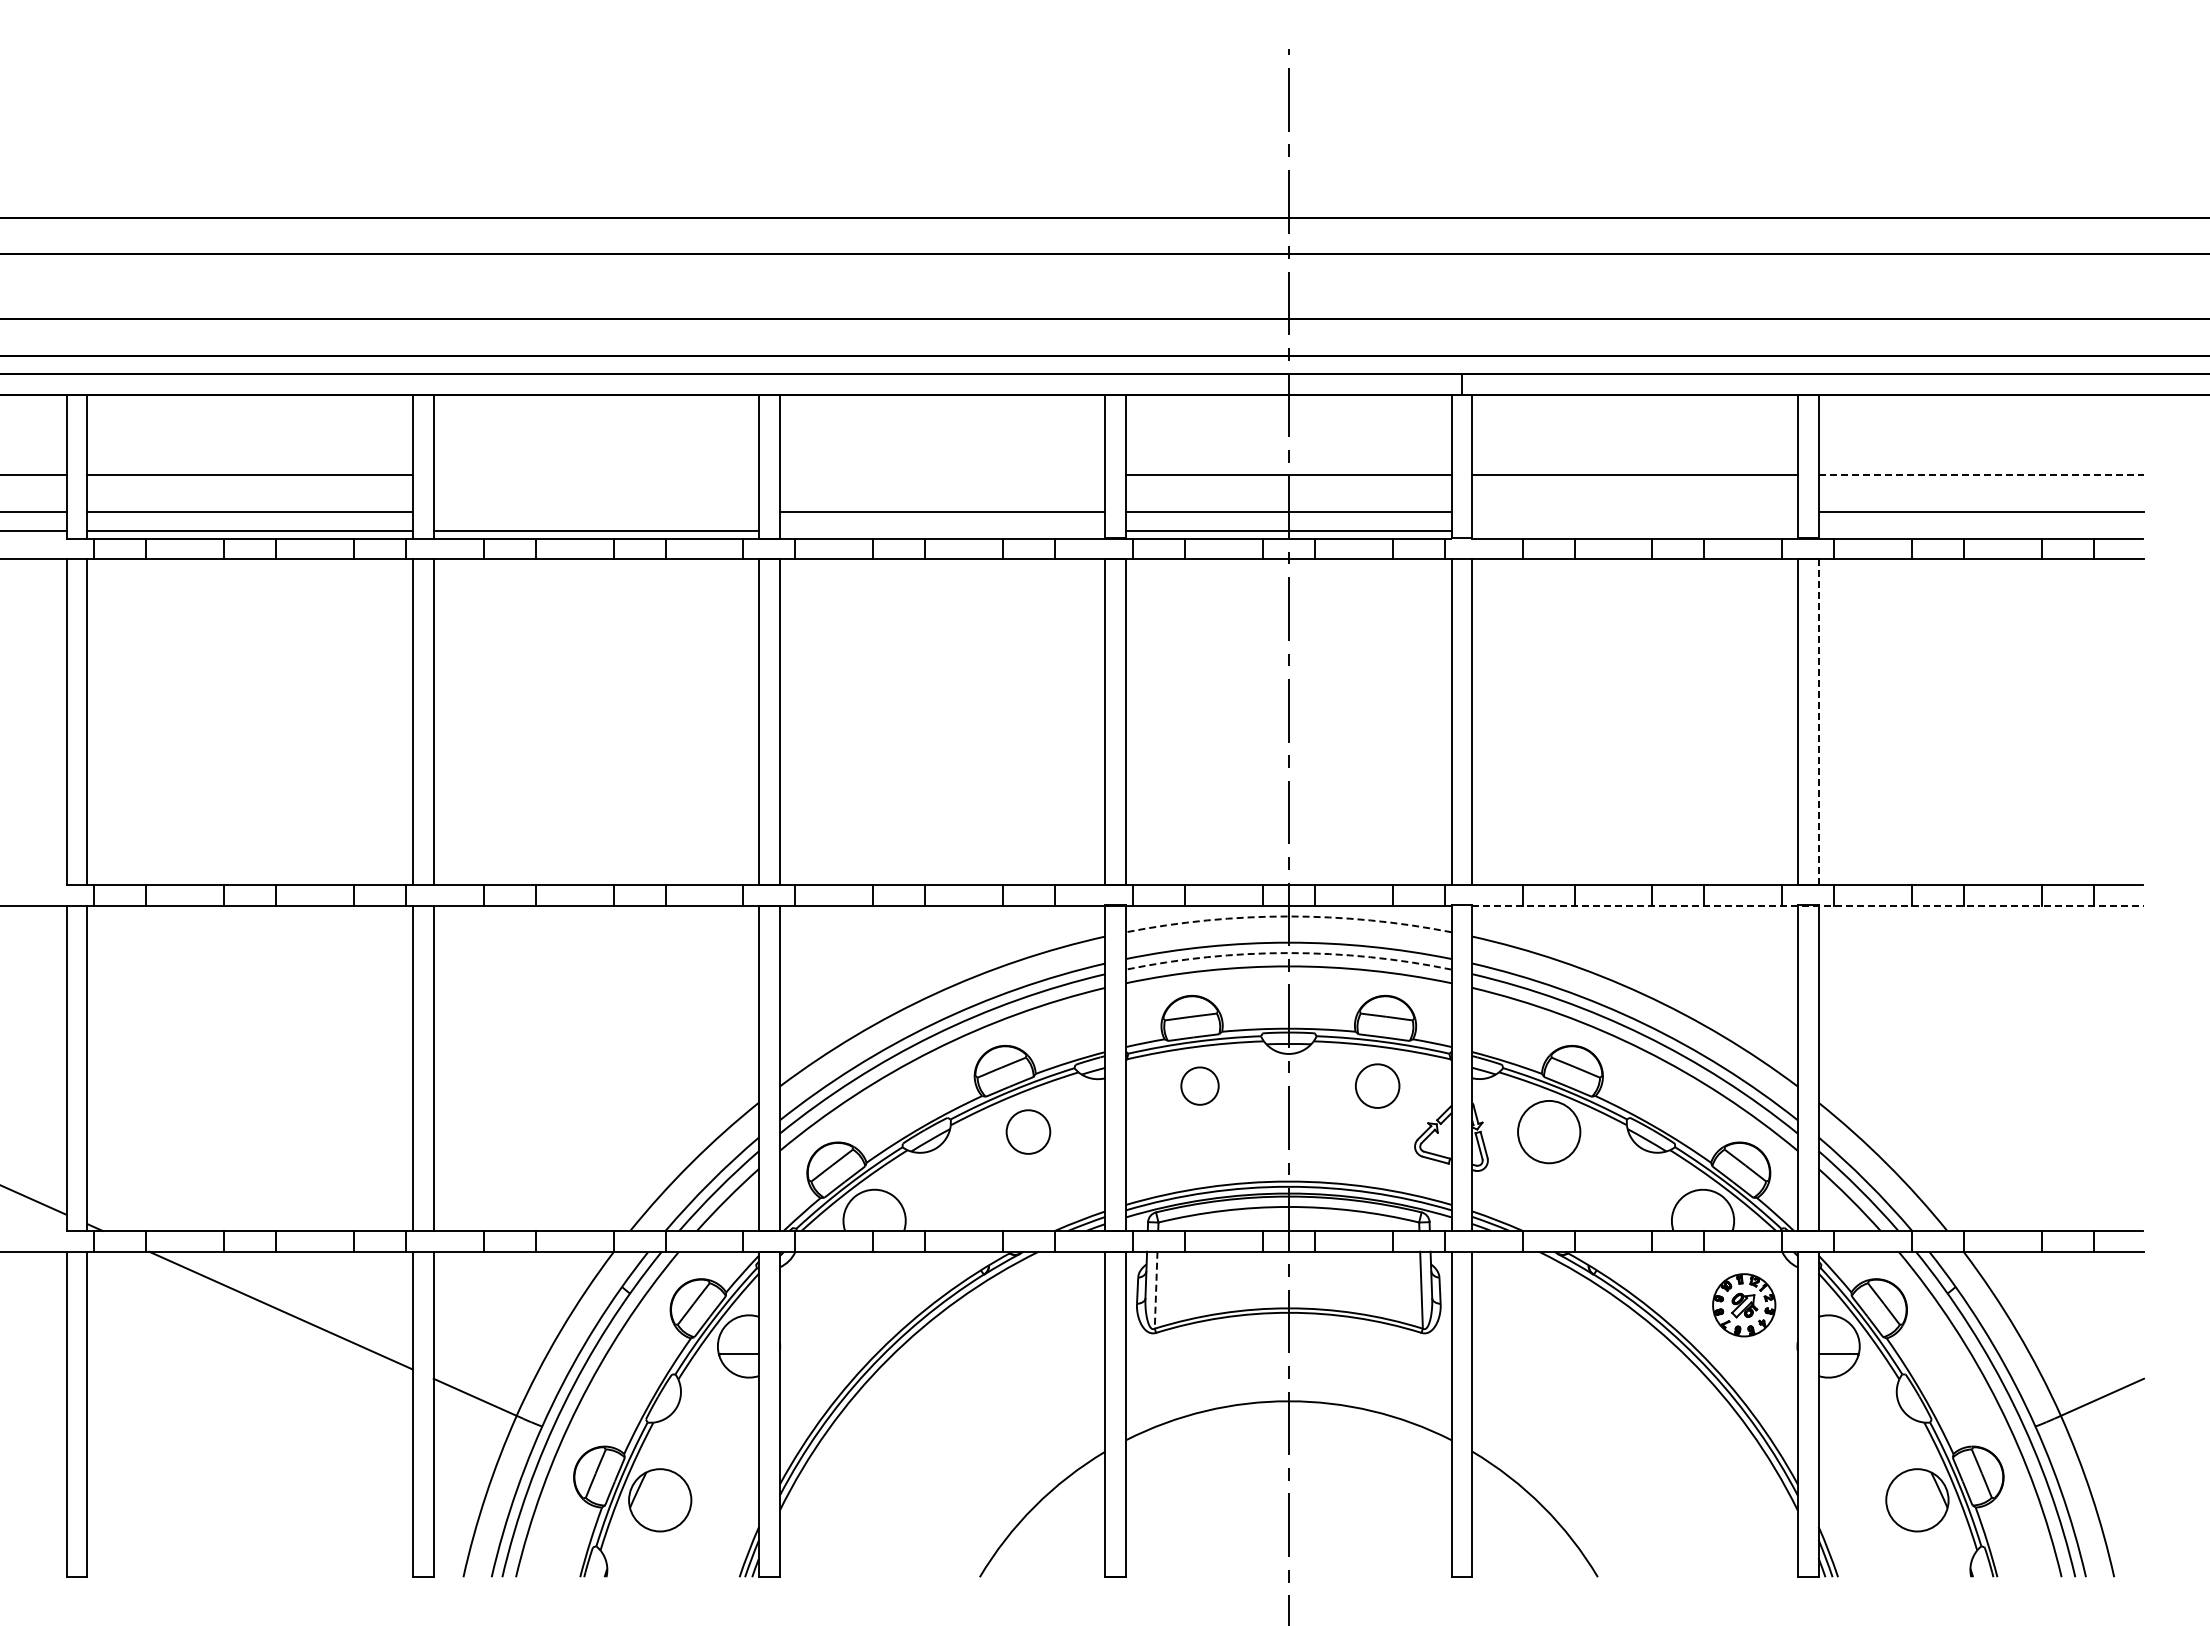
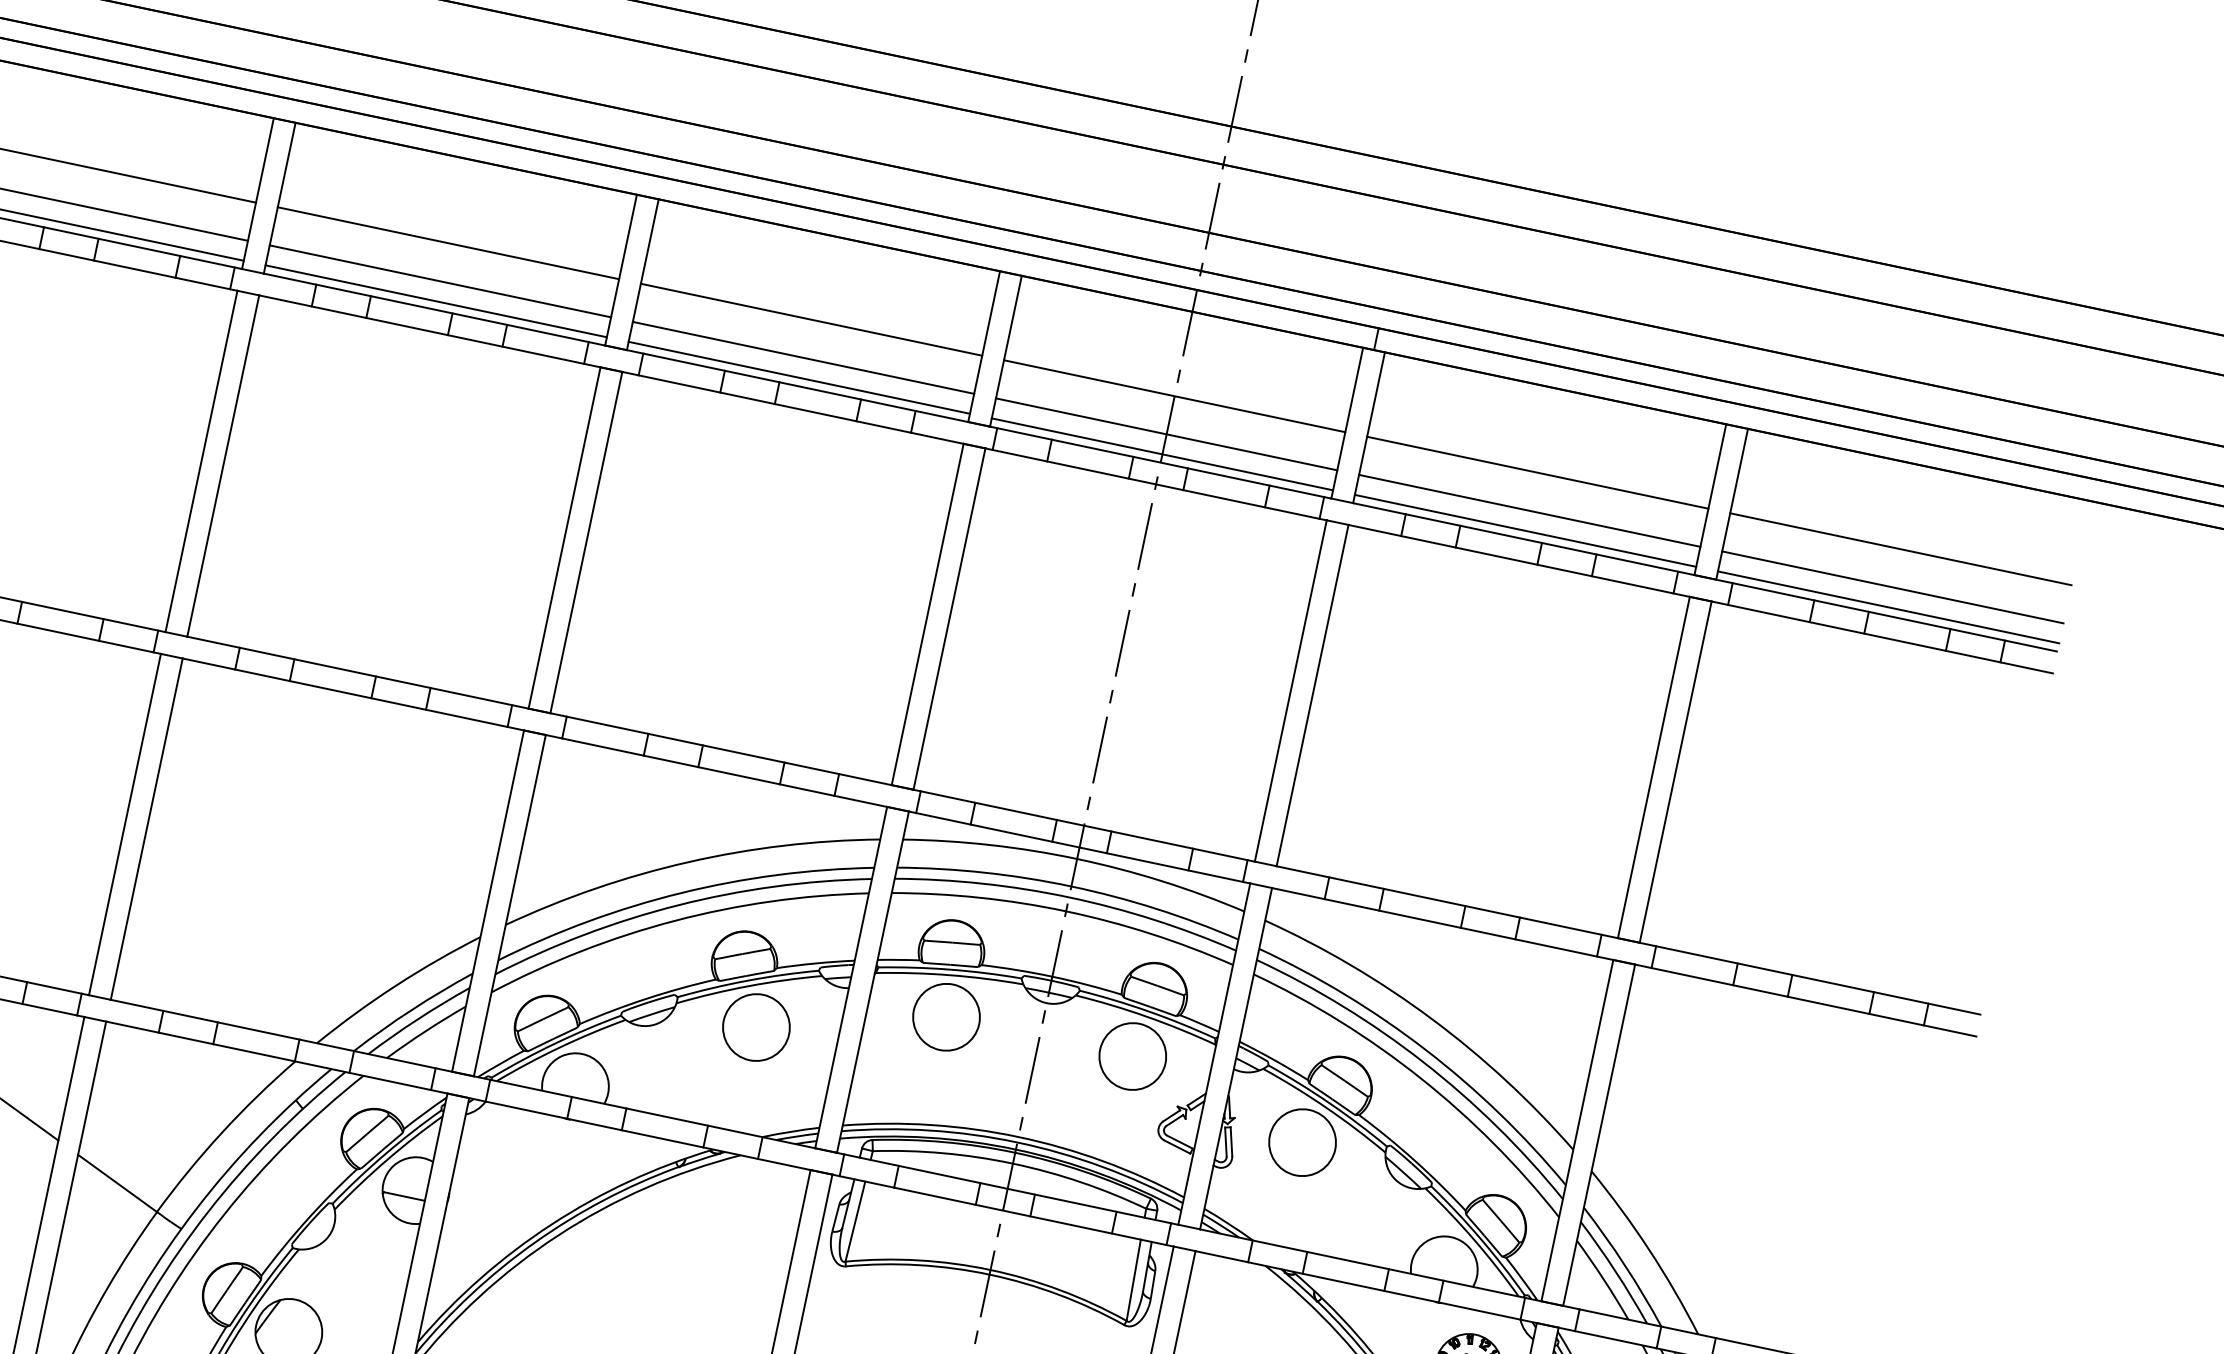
line: (596, 475) -> (448, 243), added
line: (942, 475) -> (811, 319), added
line: (1981, 475) -> (1901, 549), dashed -> solid
line: (596, 511) -> (440, 281), added
line: (1634, 511) -> (1529, 510), added
line: (942, 530) -> (799, 377), added
line: (1634, 530) -> (1524, 530), added
line: (1980, 530) -> (1887, 607), added
line: (1818, 721) -> (1675, 771), dashed -> solid
line: (1808, 905) -> (1624, 962), dashed -> solid
arc: (1288, 916) -> (1076, 858), dashed -> solid
arc: (1288, 953) -> (1068, 897), dashed -> solid
circle: (1199, 1085) -> (946, 1016), size x1.67
circle: (1377, 1085) -> (1132, 1055), size x1.43
circle: (1028, 1131) -> (756, 1026), size x1.43
line: (1156, 1290) -> (855, 1222), dashed -> solid

